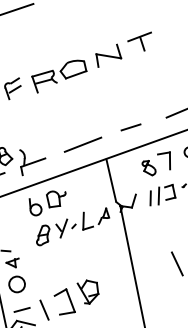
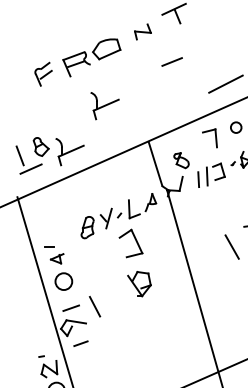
part: (108, 55) -> (142, 31), size x0.6
part: (67, 123) -> (104, 106), added
line: (130, 126) -> (171, 61), moved
line: (82, 145) -> (122, 128), removed
part: (149, 167) -> (181, 160), moved
part: (46, 202) -> (88, 192), removed
part: (64, 302) -> (130, 243), moved

